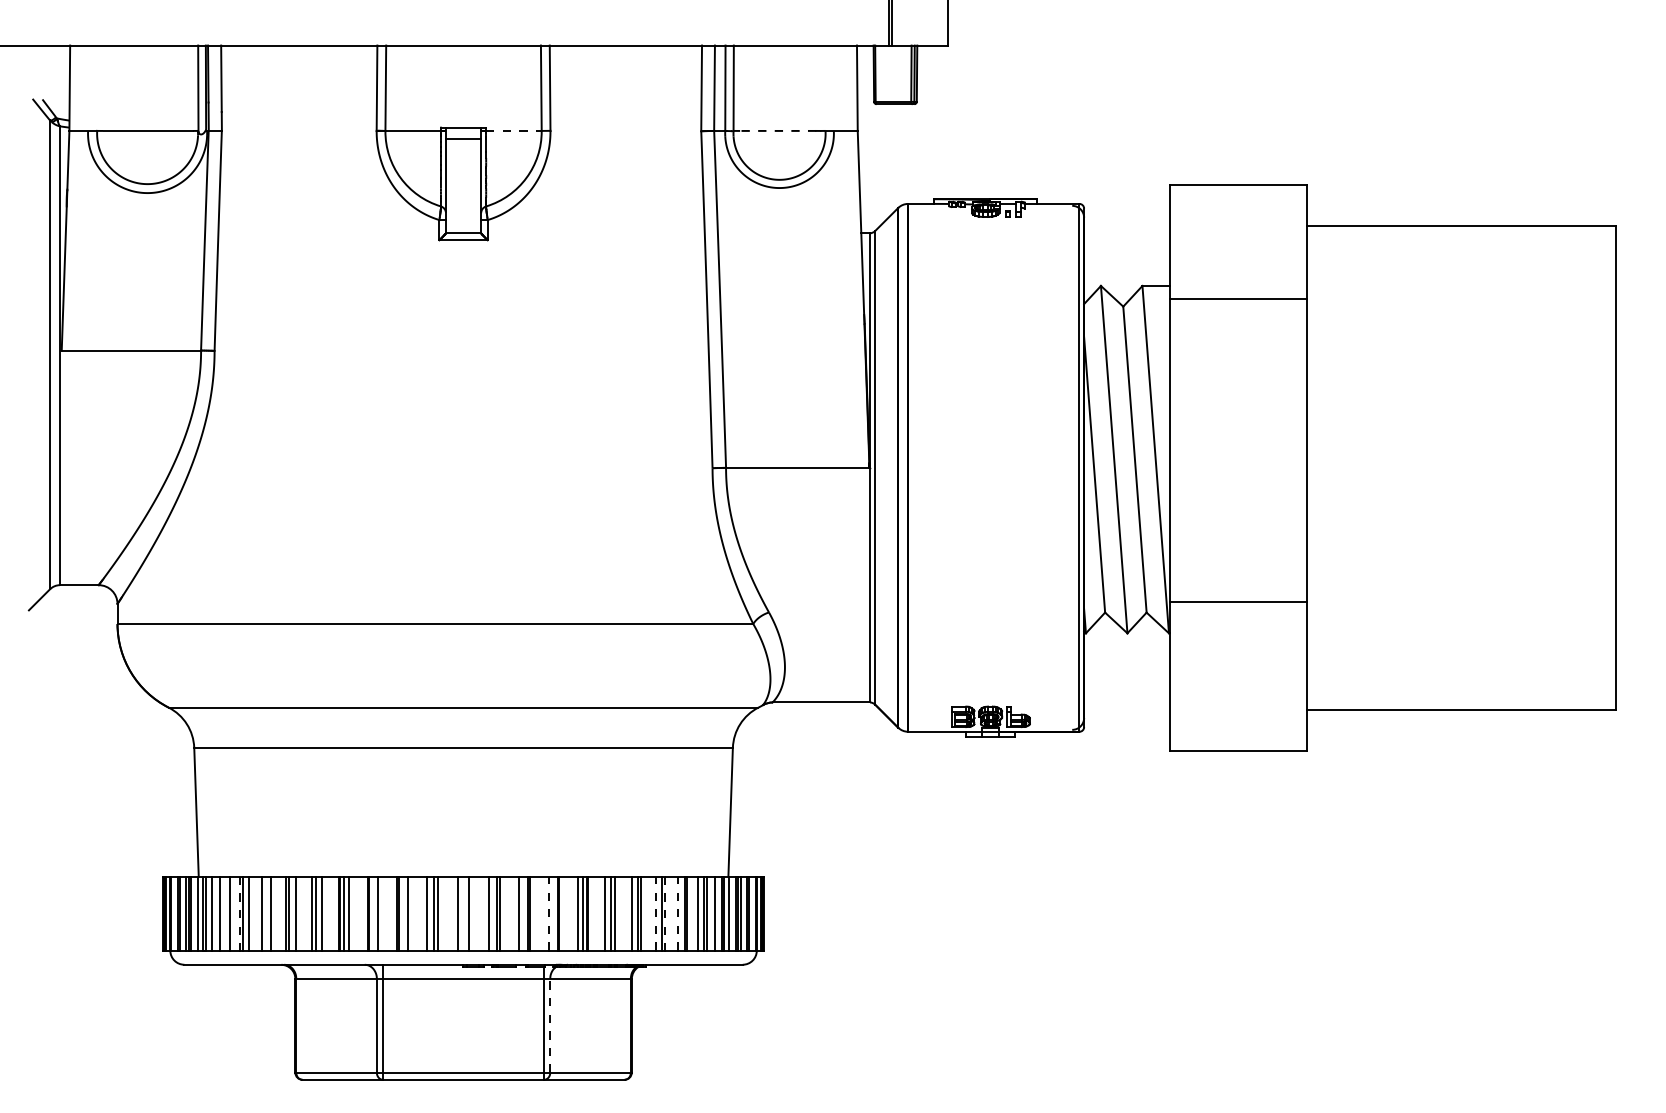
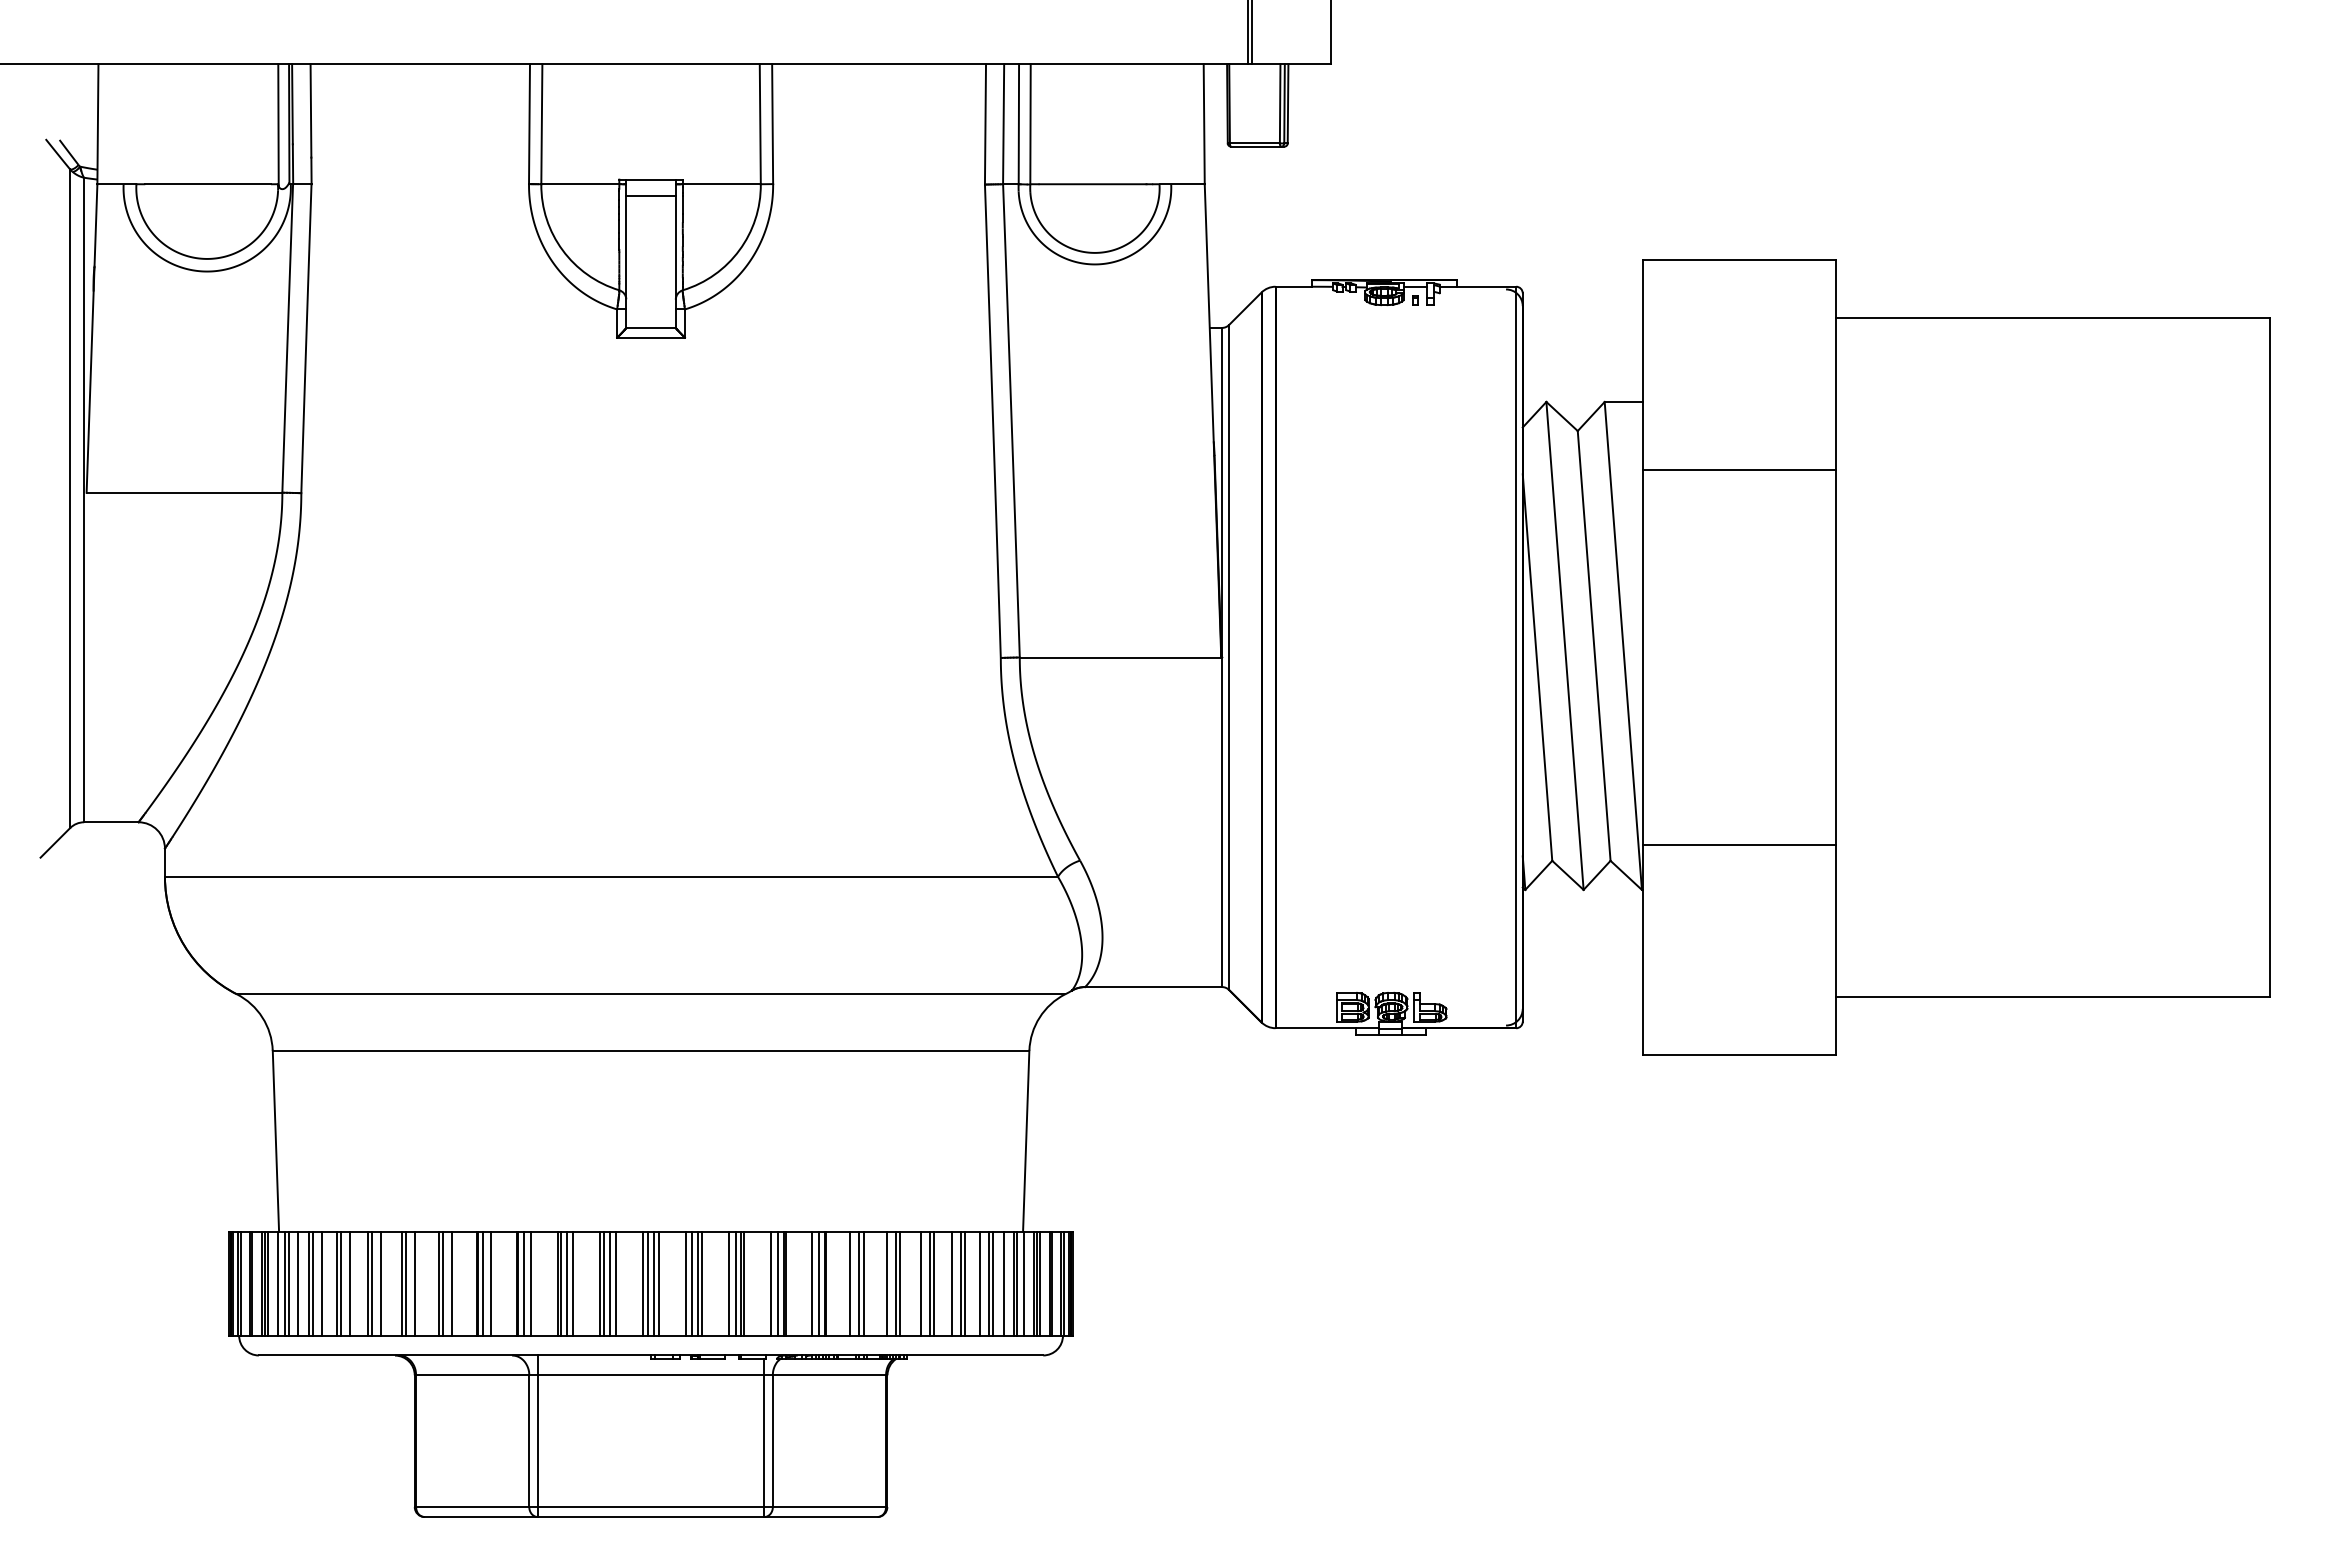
line: (514, 131) -> (722, 184), dashed -> solid
line: (777, 131) -> (1092, 184), dashed -> solid
line: (1238, 298) -> (1739, 469), moved
line: (222, 913) -> (312, 1283), added
line: (239, 913) -> (336, 1283), dashed -> solid
line: (265, 913) -> (372, 1283), added
line: (372, 913) -> (523, 1283), added
line: (403, 913) -> (566, 1283), added
line: (430, 913) -> (604, 1283), added
line: (461, 913) -> (648, 1283), added
line: (465, 913) -> (653, 1283), added
line: (493, 913) -> (692, 1283), added
line: (523, 913) -> (735, 1283), added
line: (549, 913) -> (771, 1283), dashed -> solid
line: (554, 913) -> (778, 1283), added
line: (655, 913) -> (920, 1283), dashed -> solid
line: (665, 913) -> (934, 1283), dashed -> solid
line: (678, 913) -> (952, 1283), dashed -> solid
line: (550, 1025) -> (772, 1441), dashed -> solid

